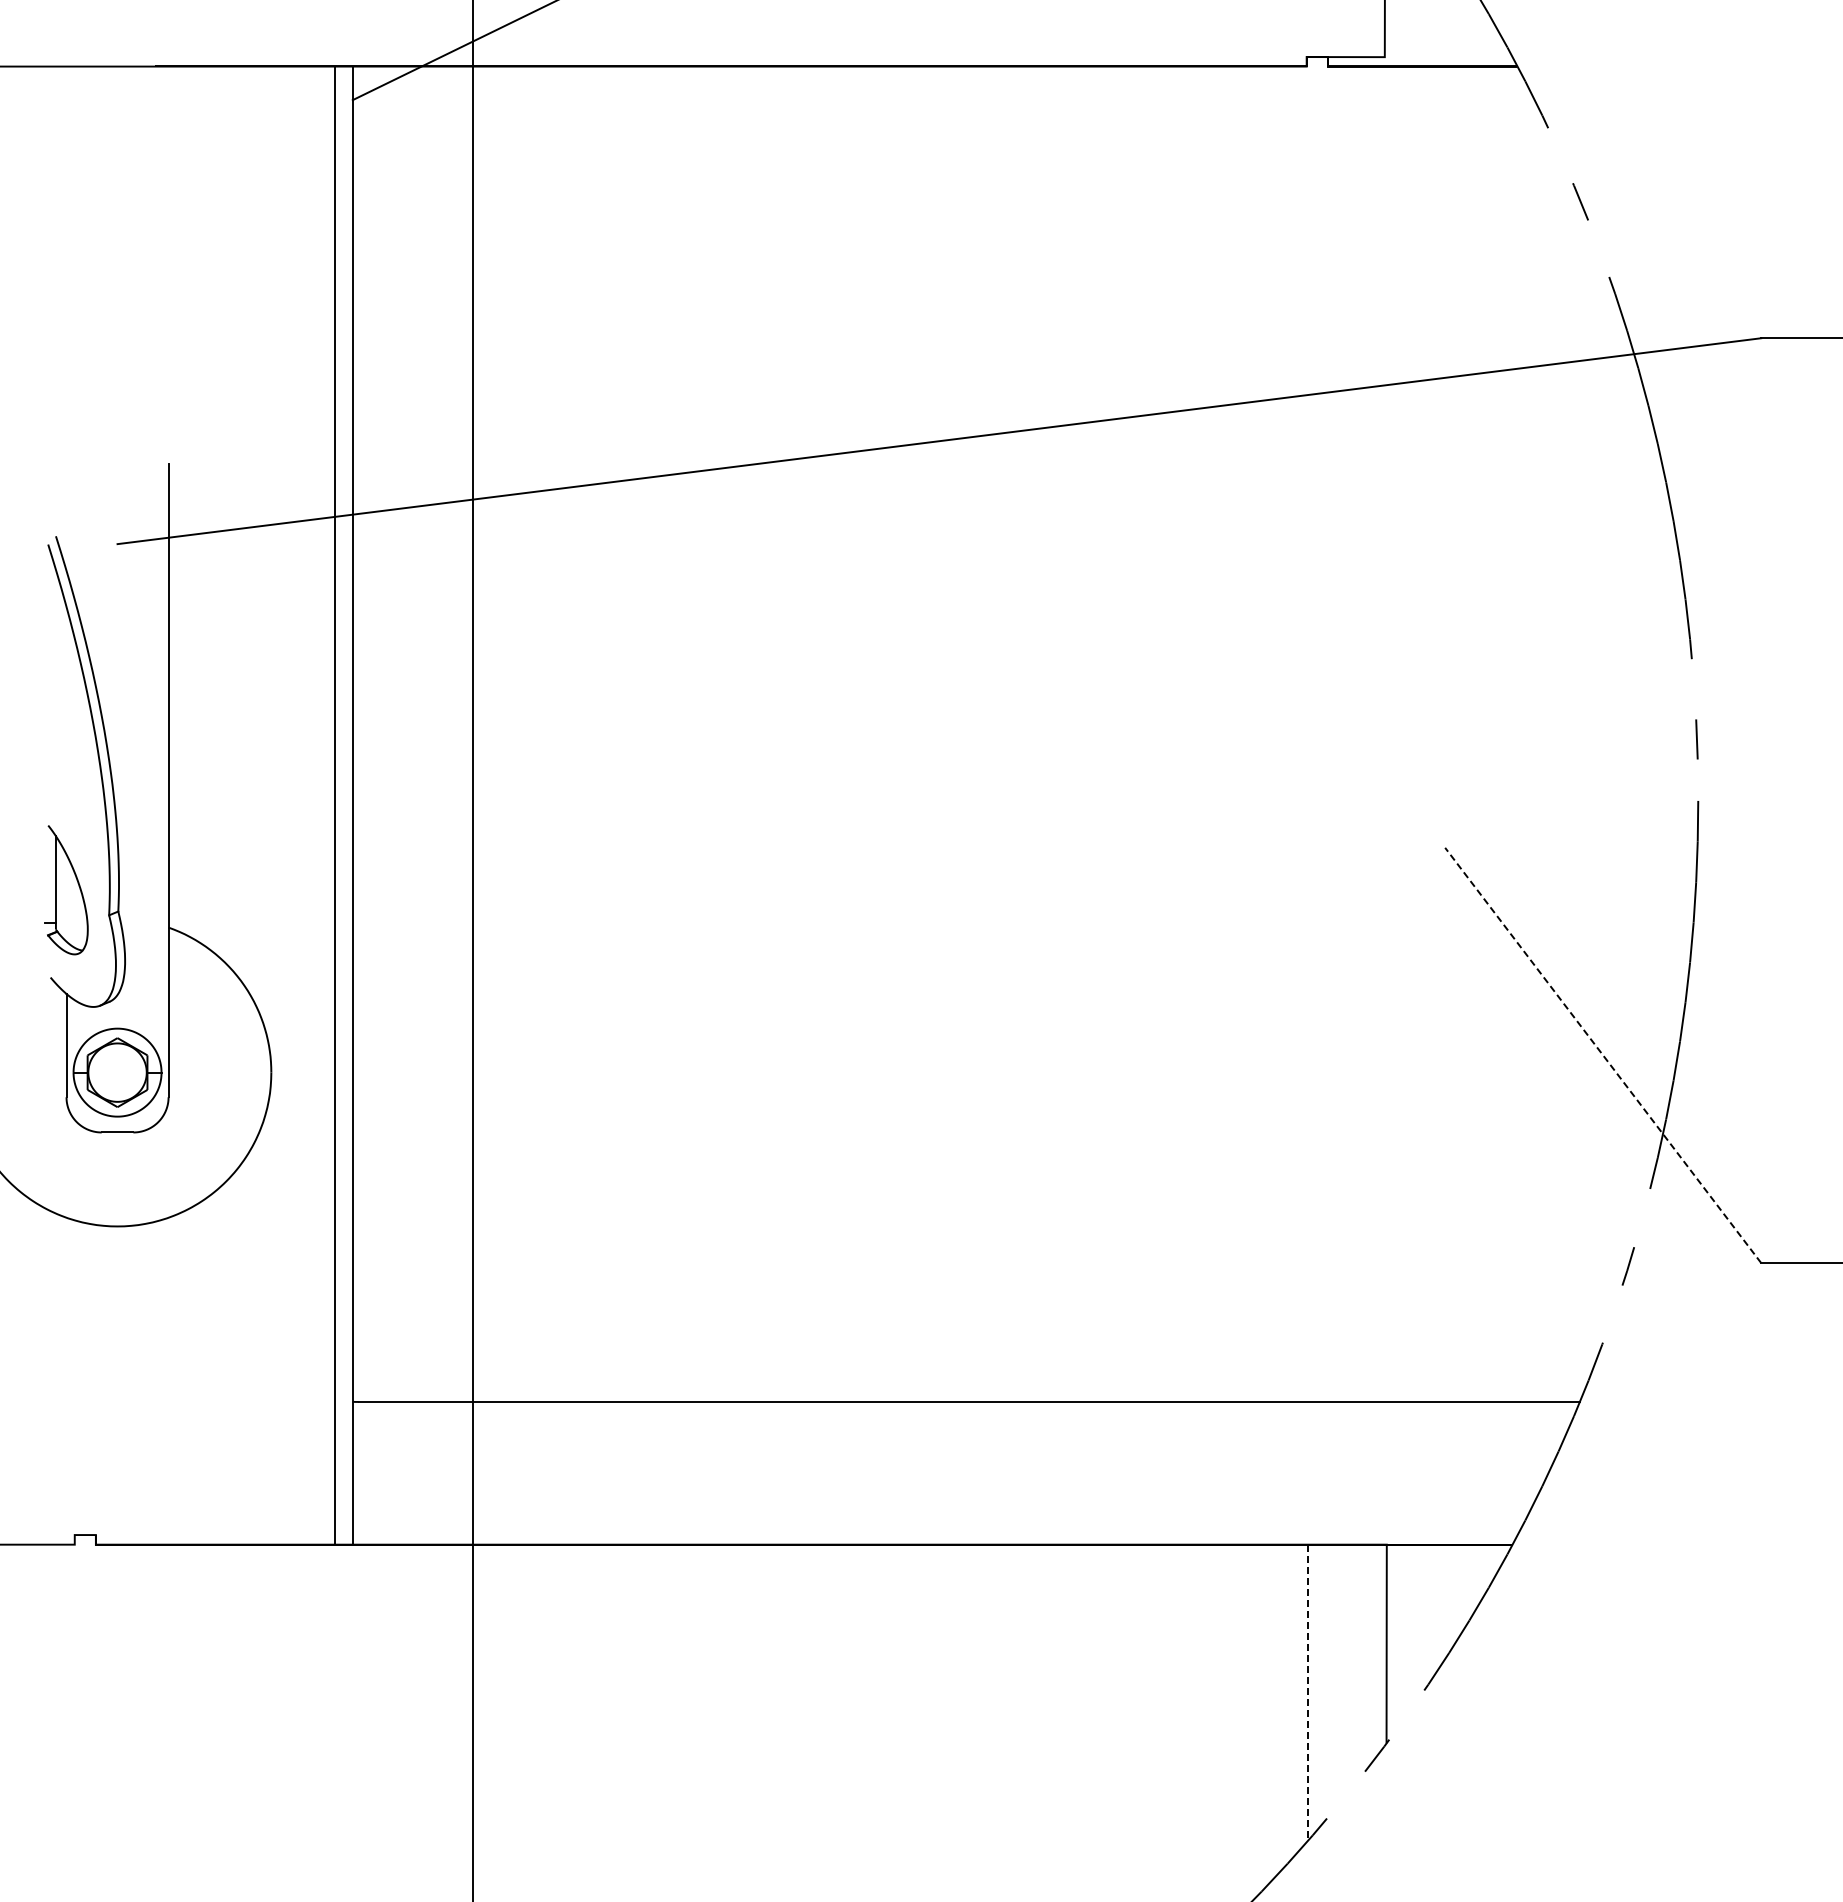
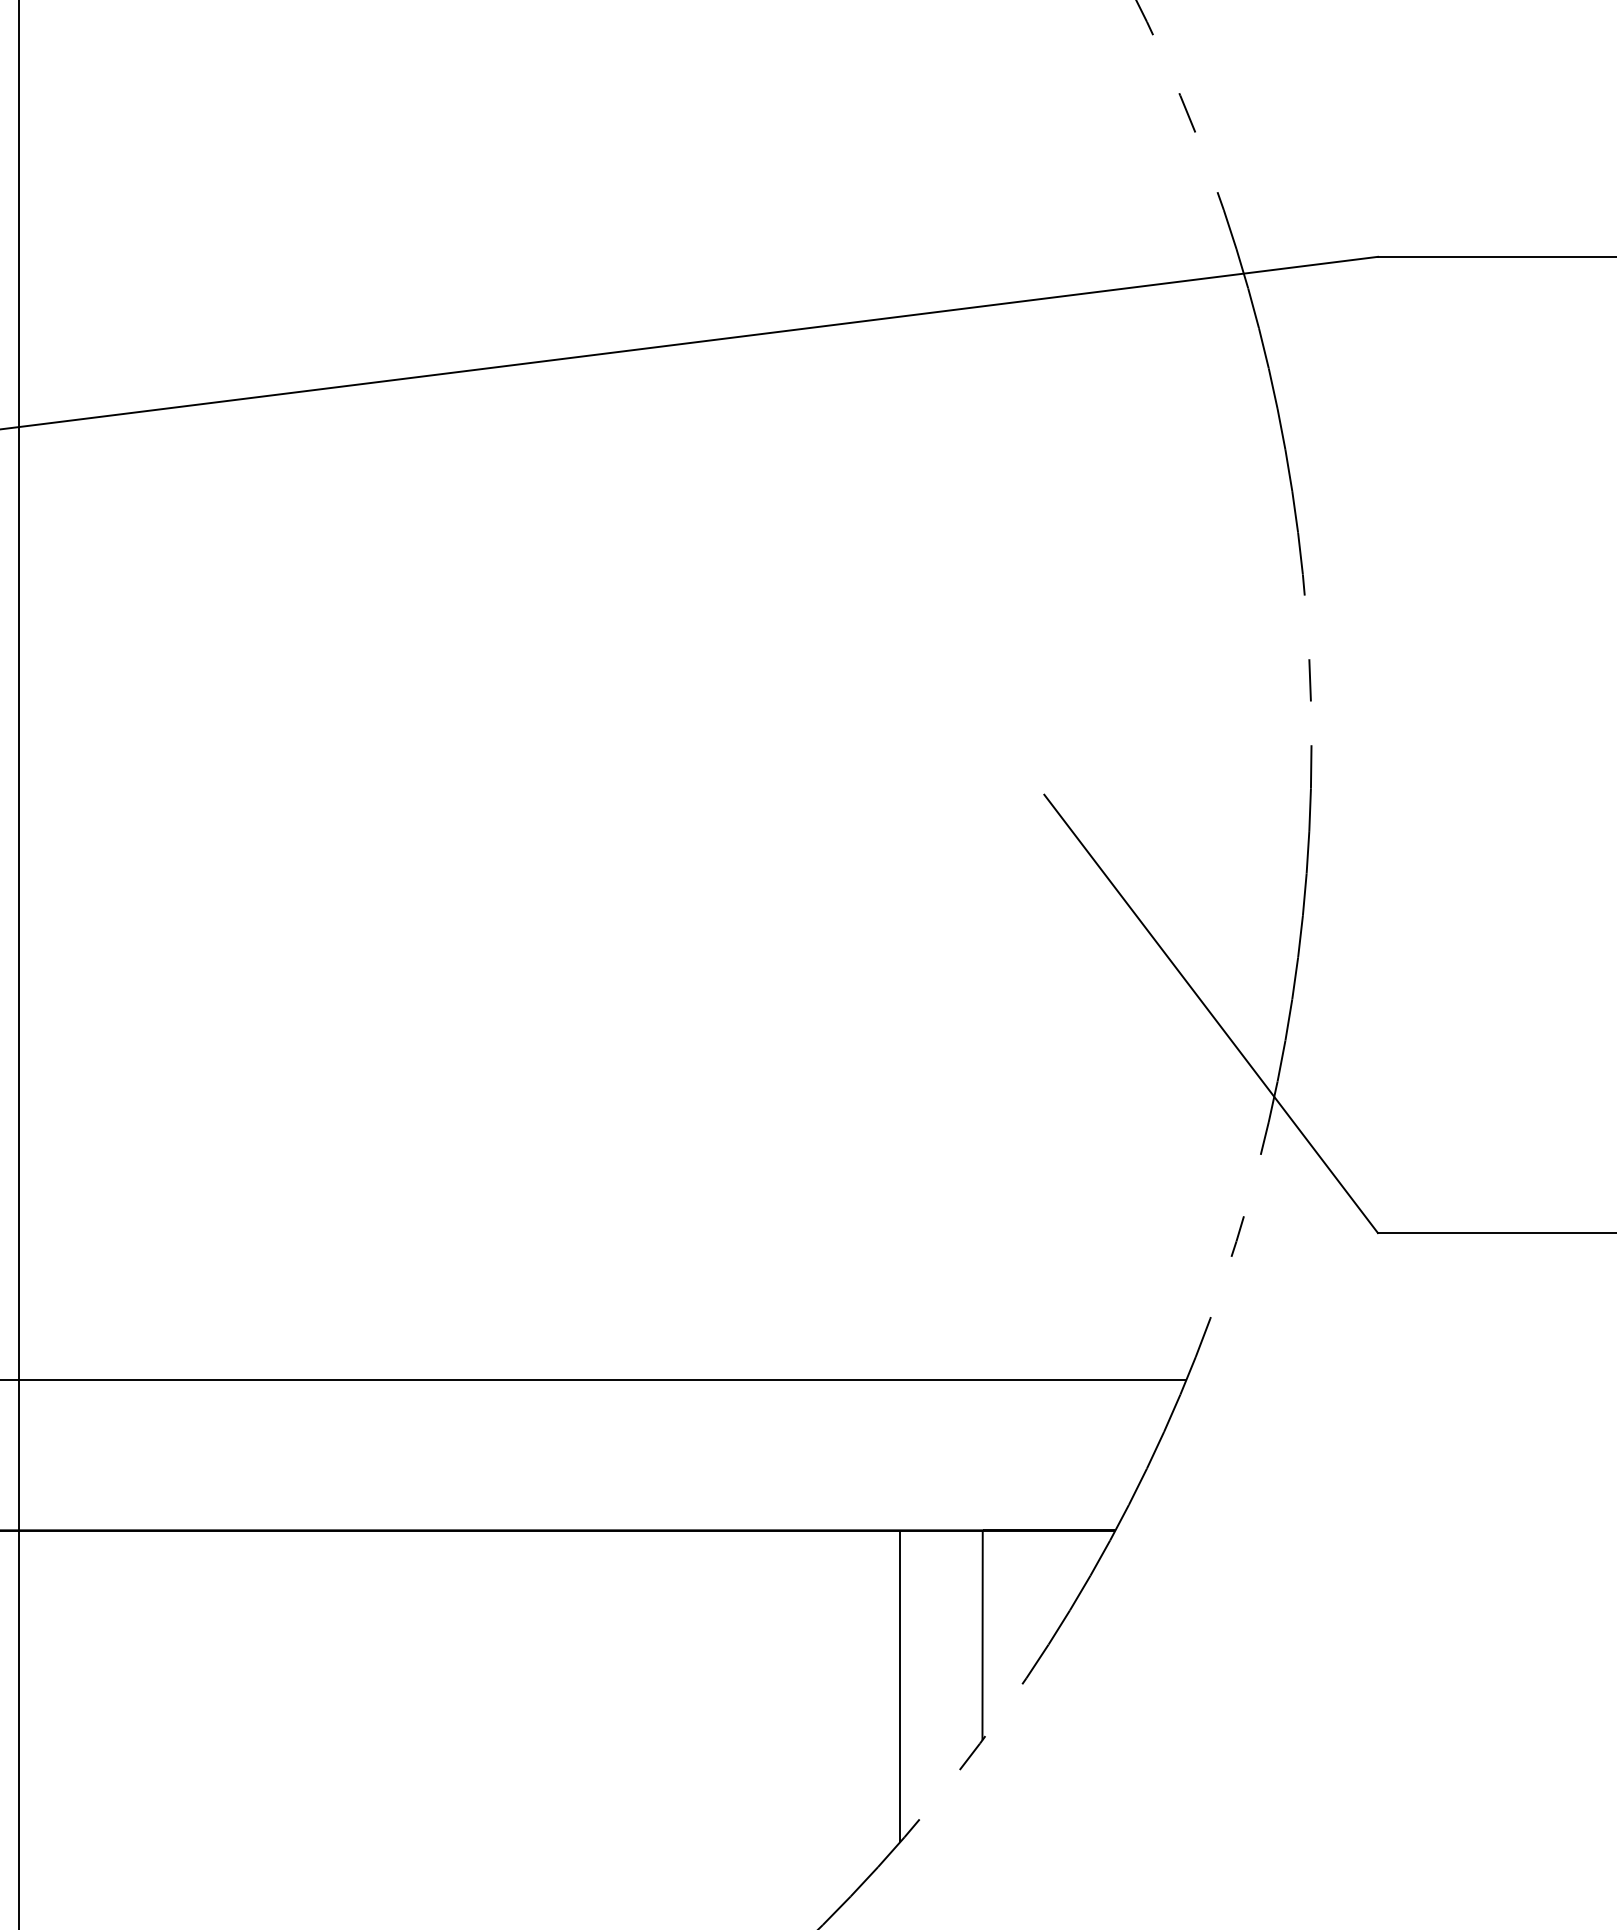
line: (1603, 1055) -> (1211, 1013), dashed -> solid
line: (1308, 1692) -> (900, 1686), dashed -> solid

